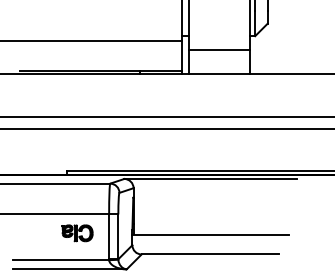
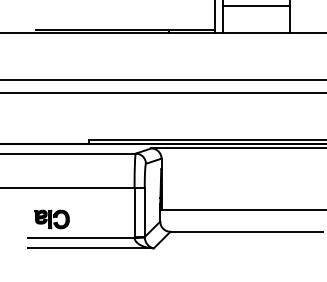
part: (77, 233) -> (52, 219), moved

